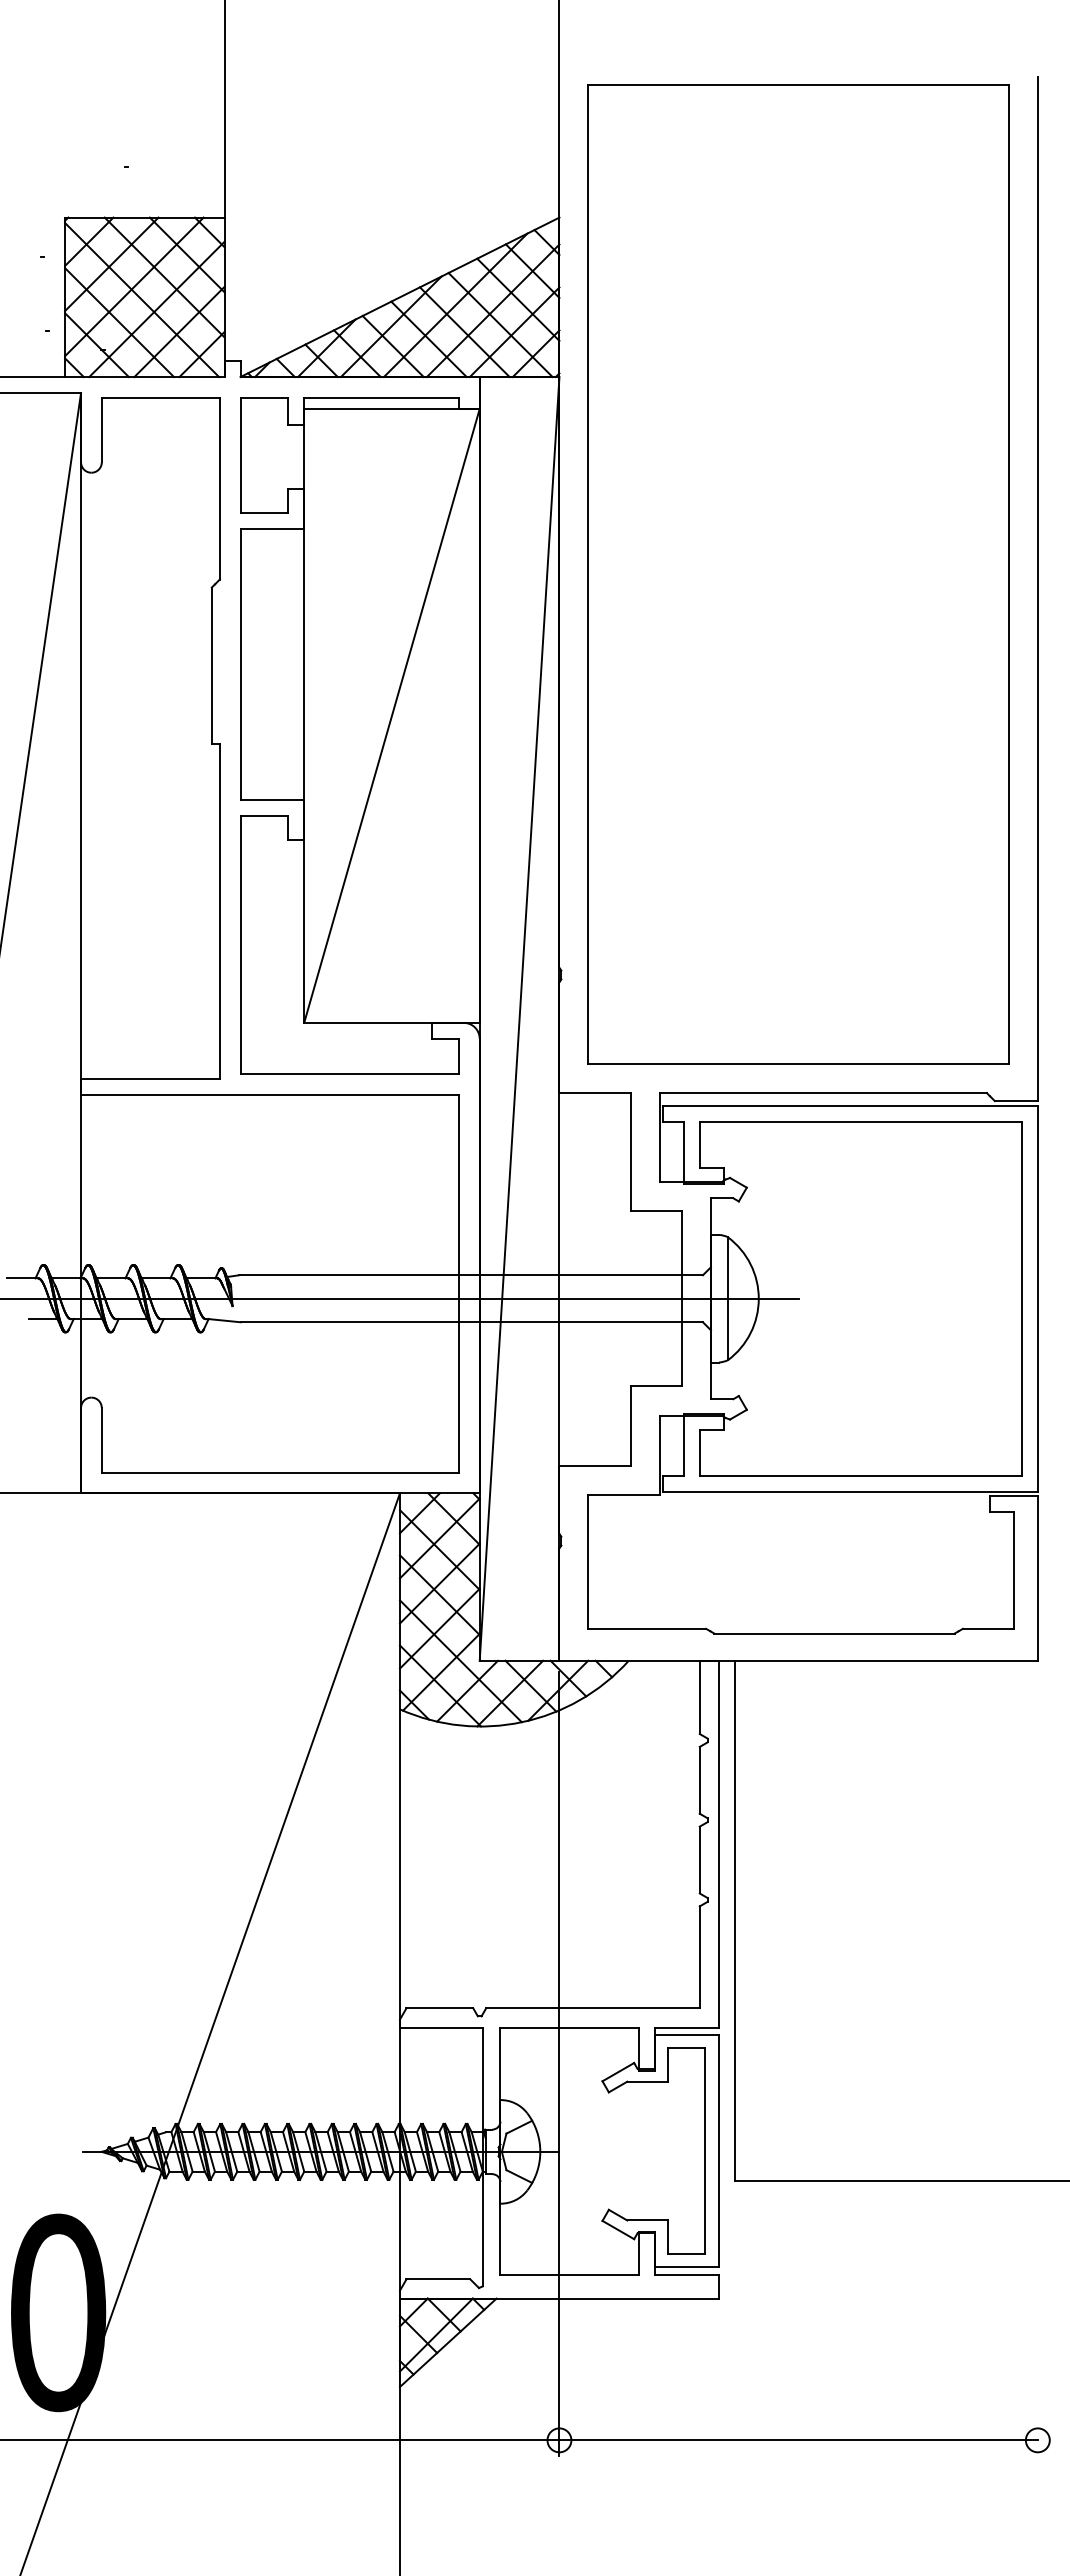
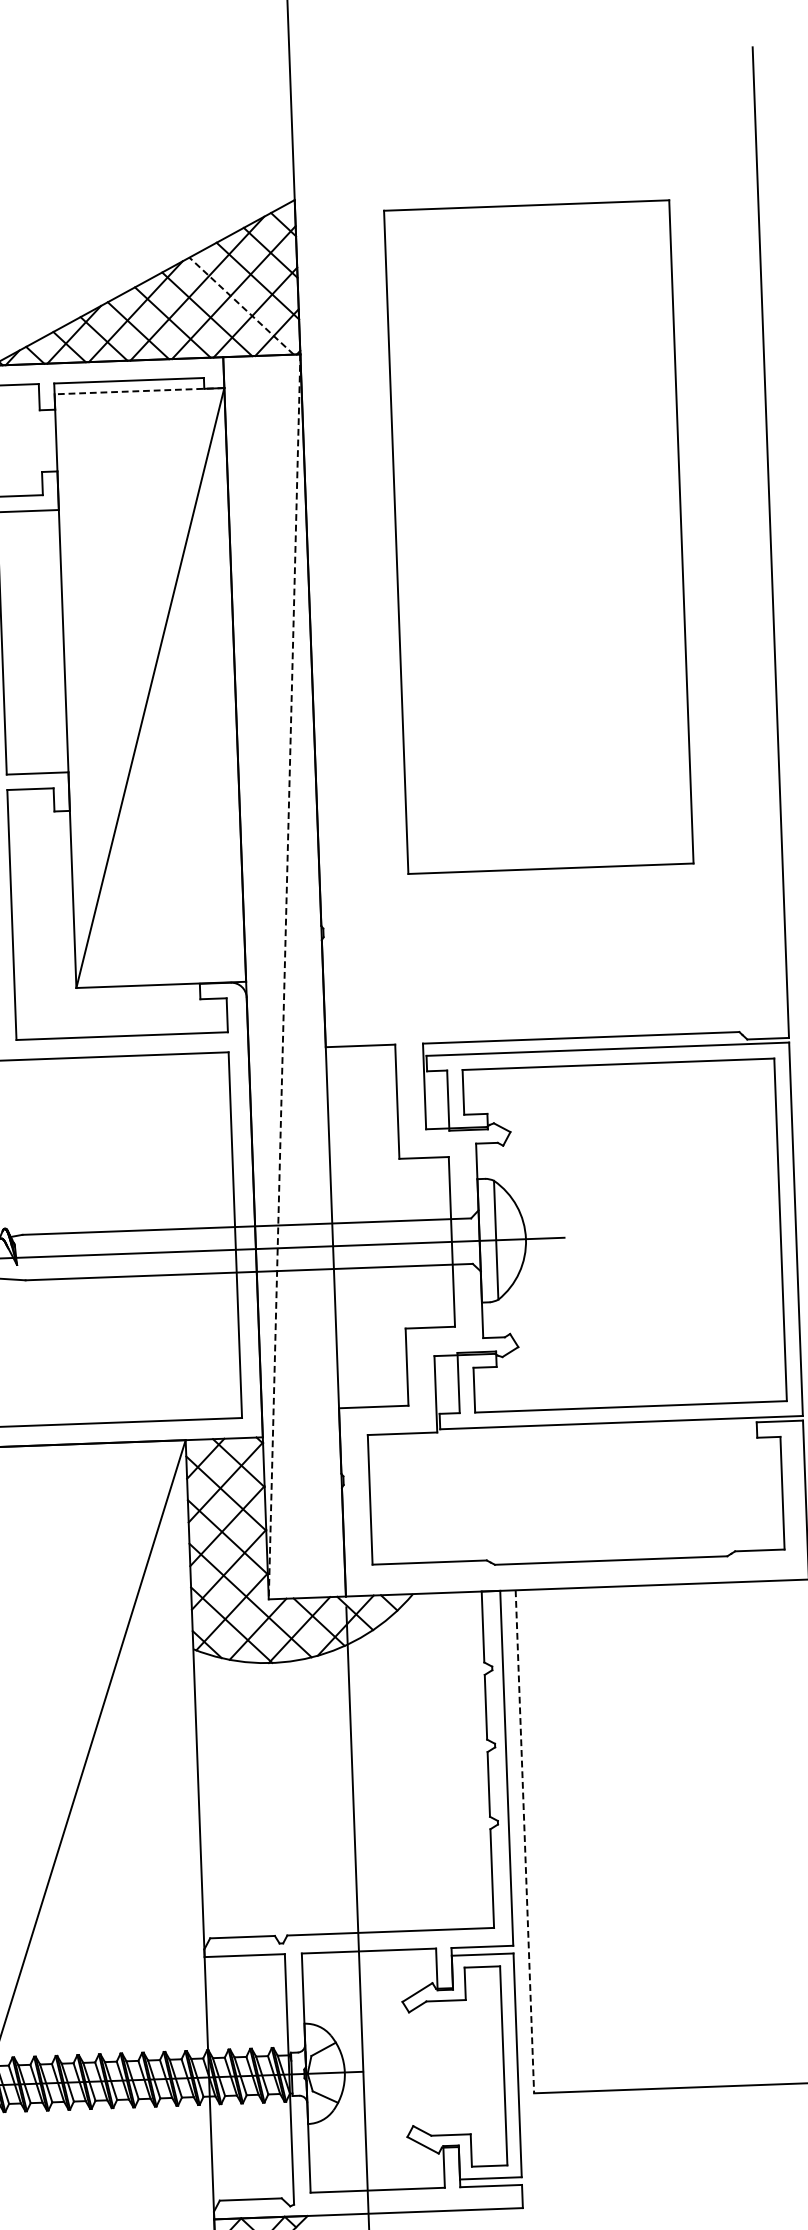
line: (500, 325) -> (241, 306), solid -> dashed
line: (392, 408) -> (139, 390), solid -> dashed
part: (798, 574) -> (538, 536), size x0.7
line: (519, 1019) -> (284, 977), solid -> dashed
line: (734, 1920) -> (524, 1841), solid -> dashed

